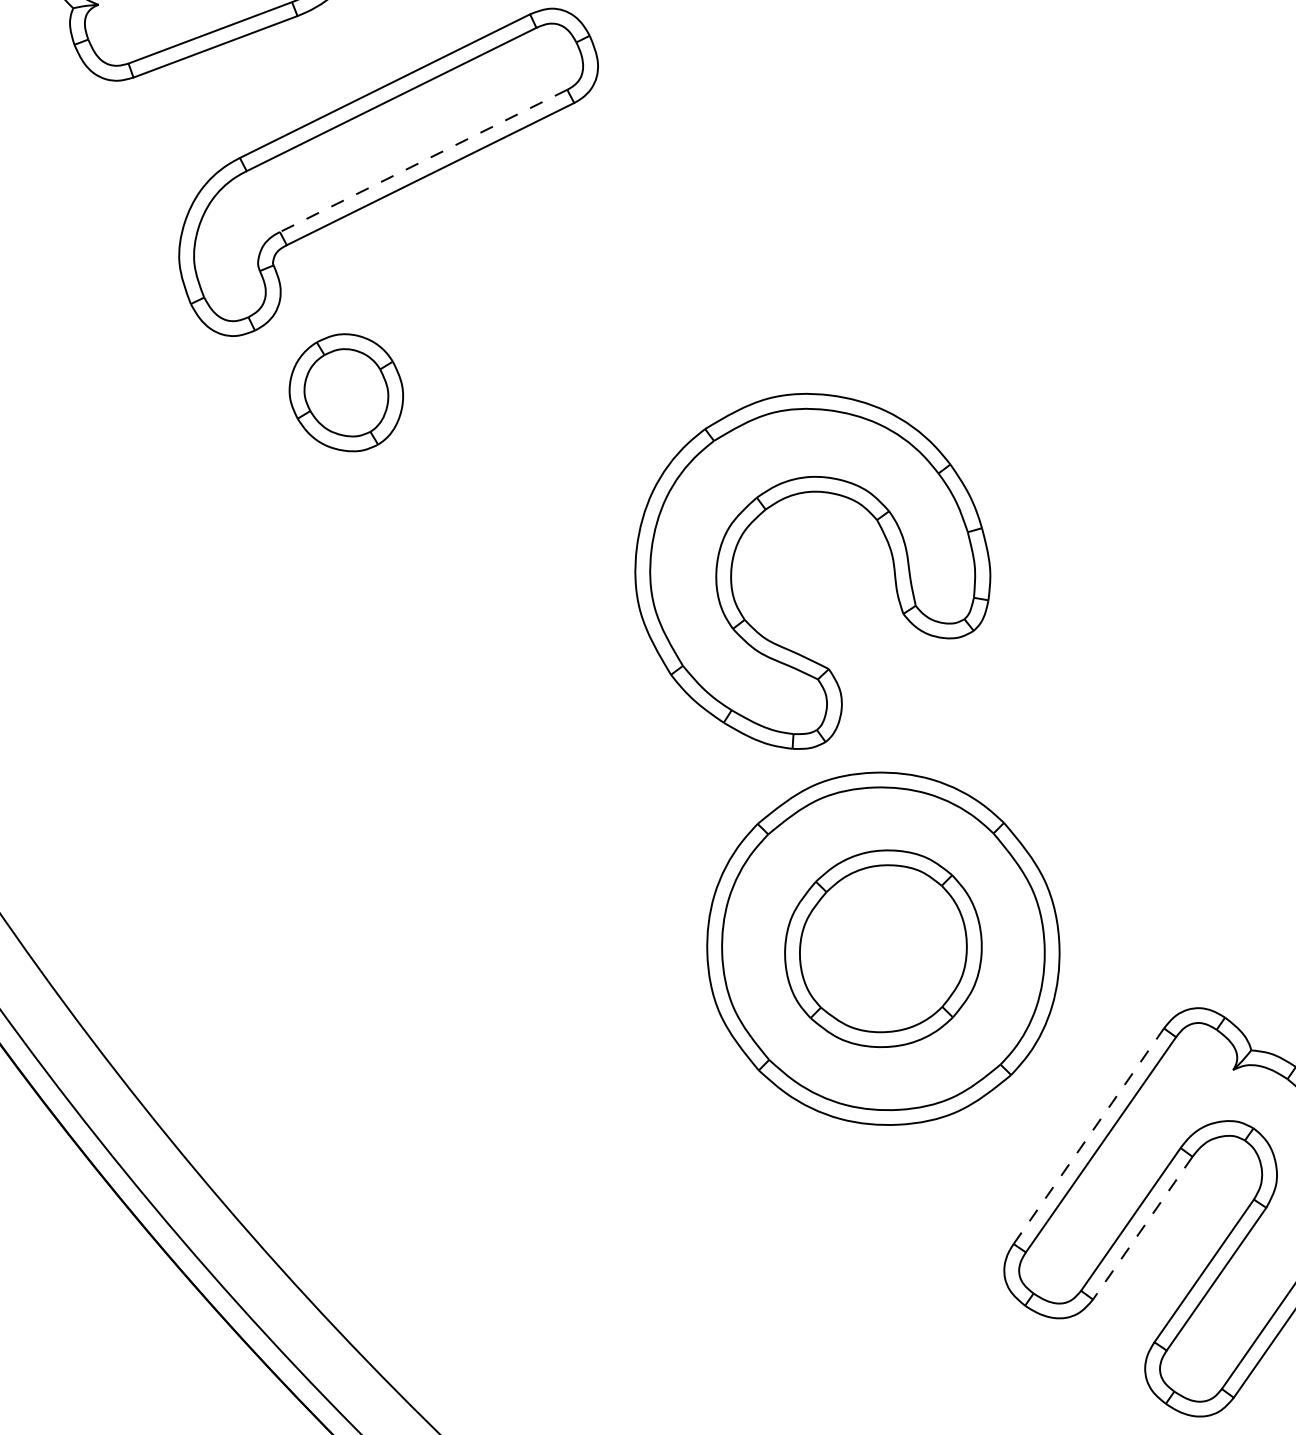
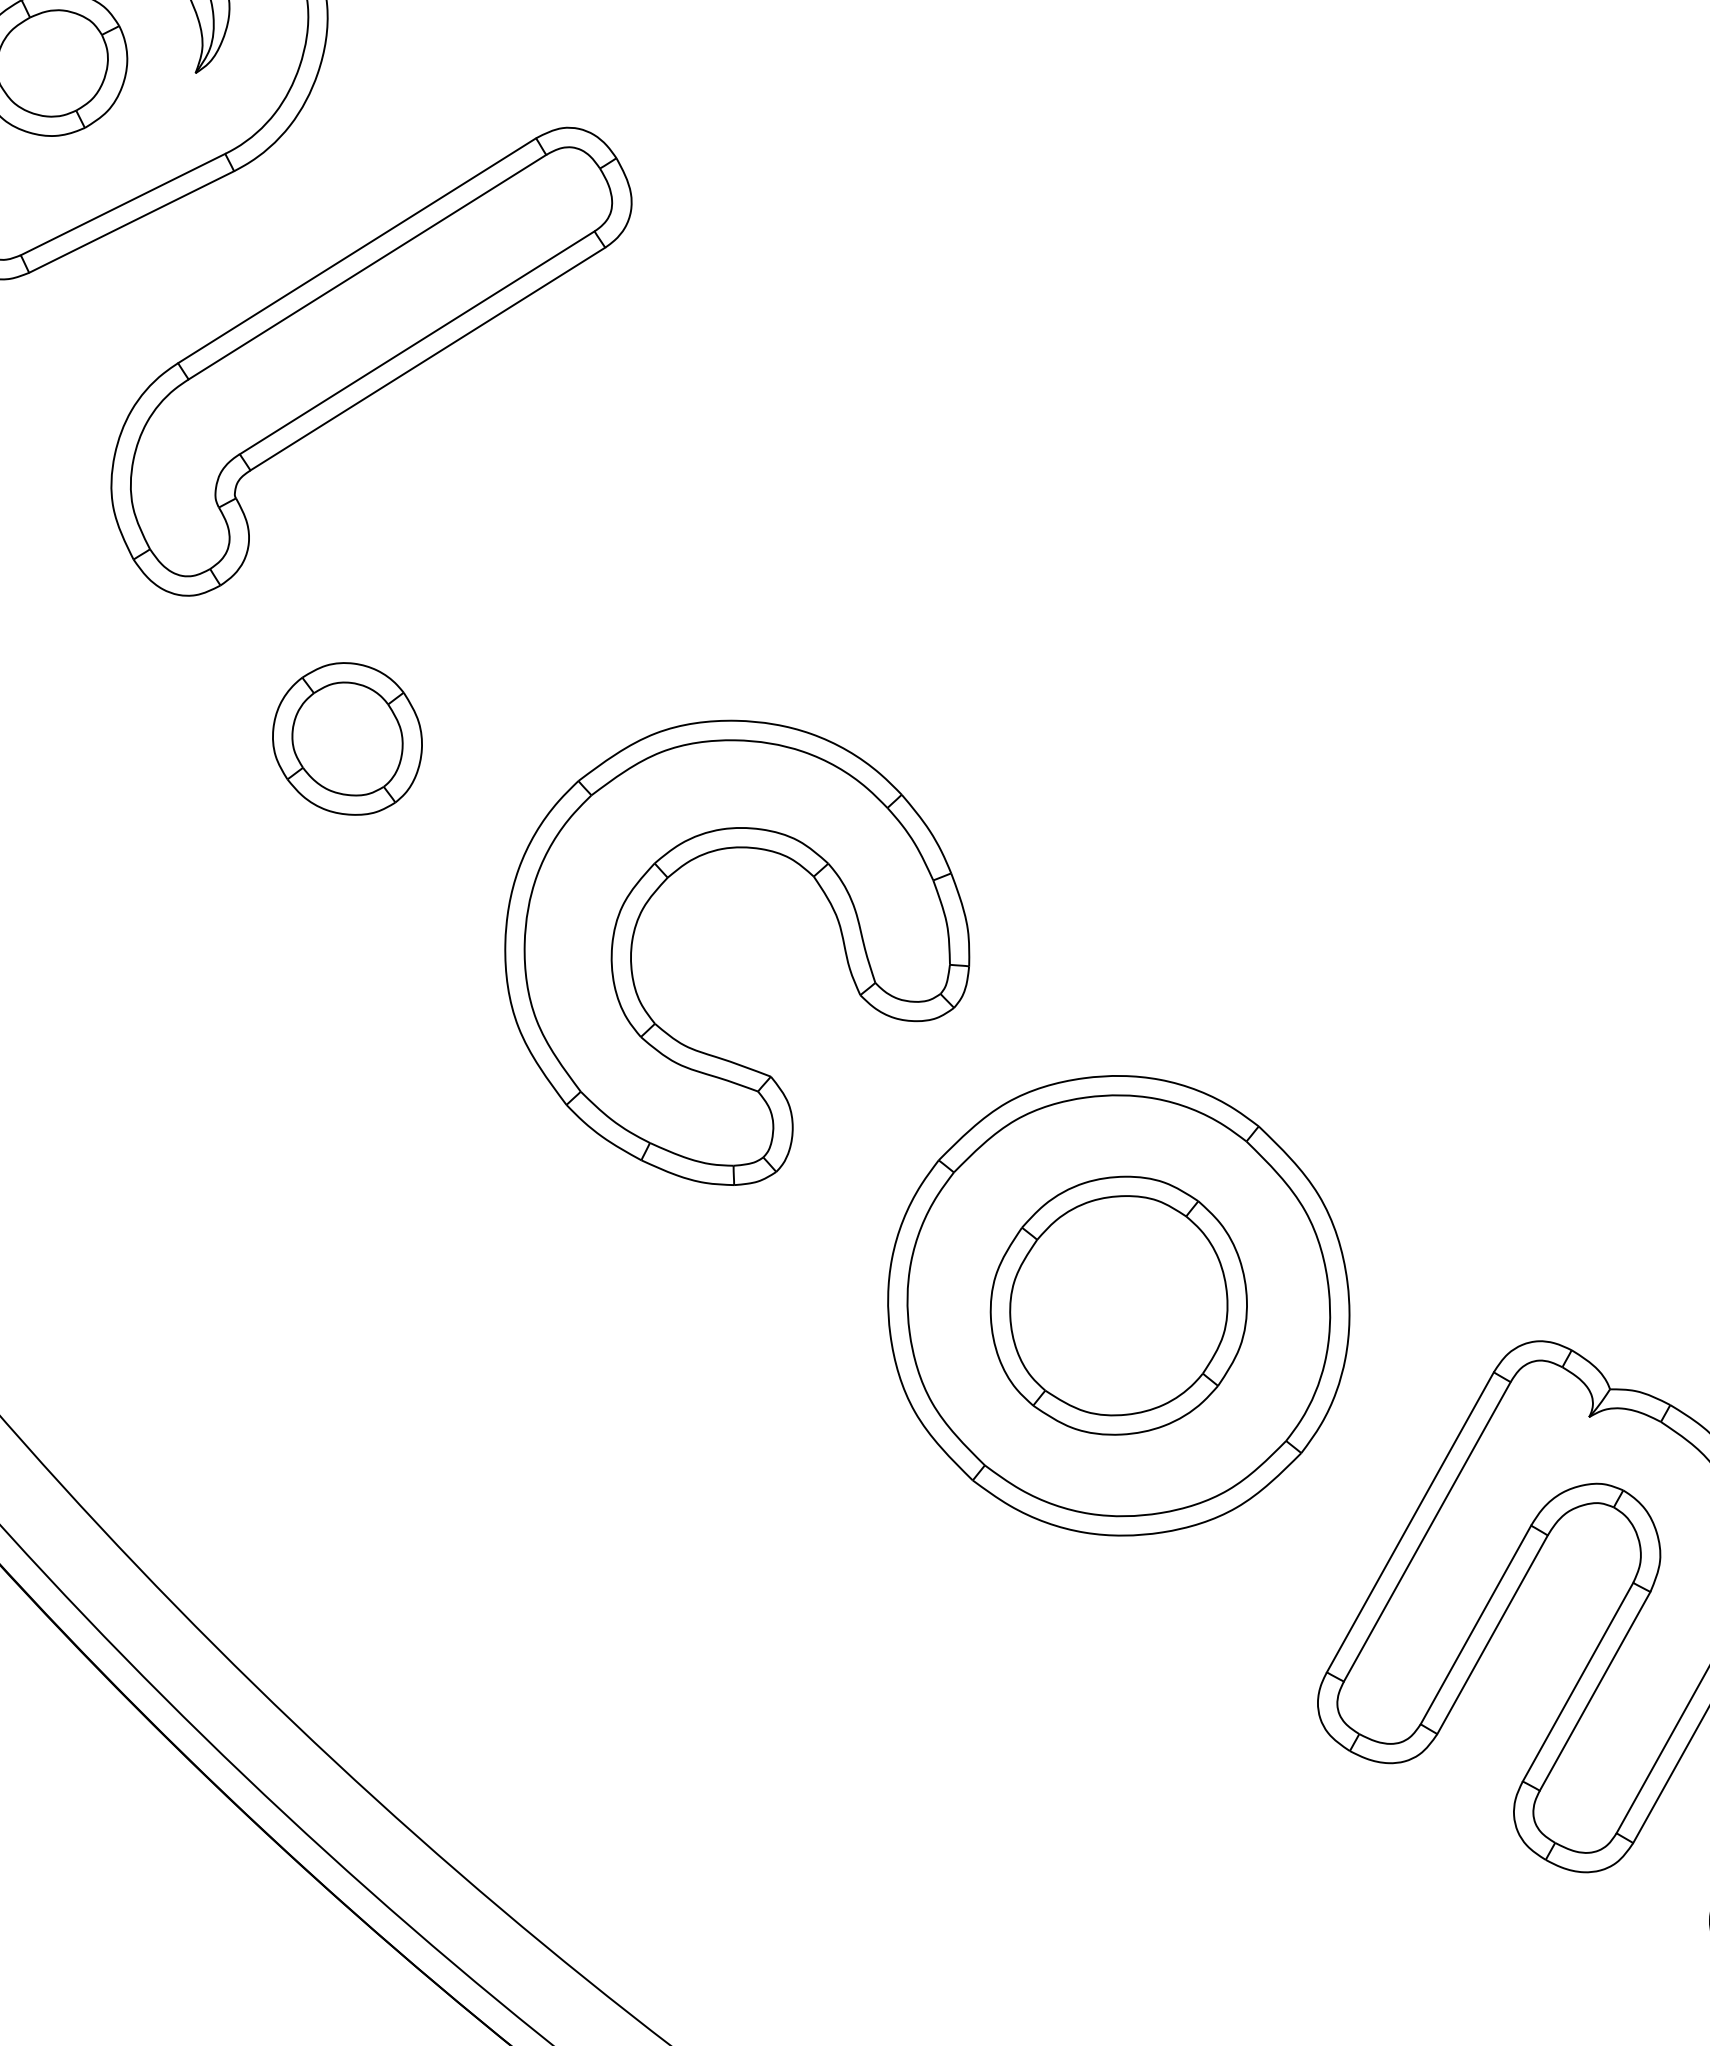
line: (423, 161) -> (416, 343), dashed -> solid
part: (346, 392) -> (347, 738), moved
part: (759, 516) -> (660, 887), moved
line: (1088, 1136) -> (1410, 1522), dashed -> solid
line: (1142, 1227) -> (1492, 1634), dashed -> solid

